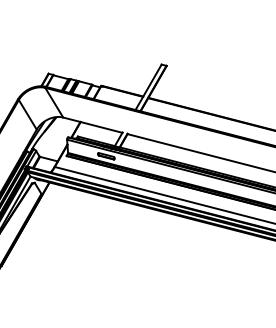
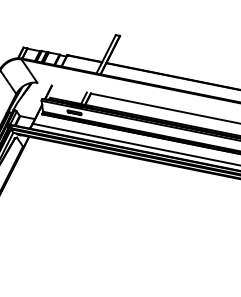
line: (92, 124) -> (61, 87), removed

